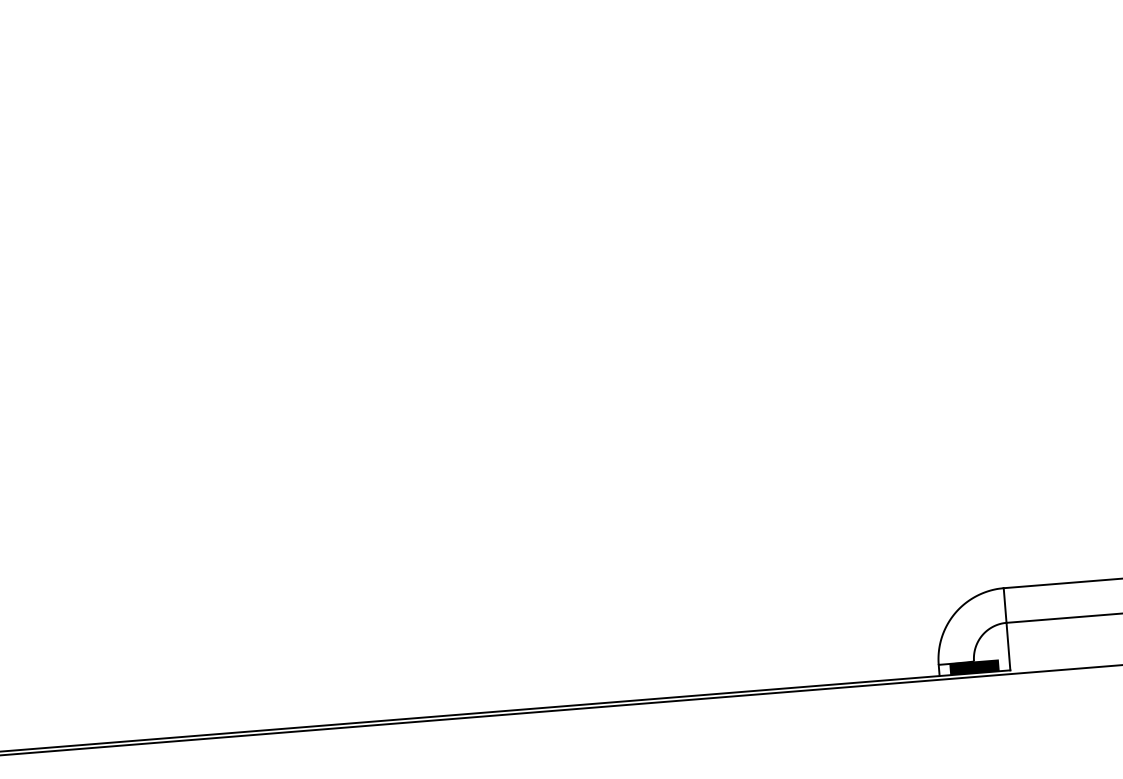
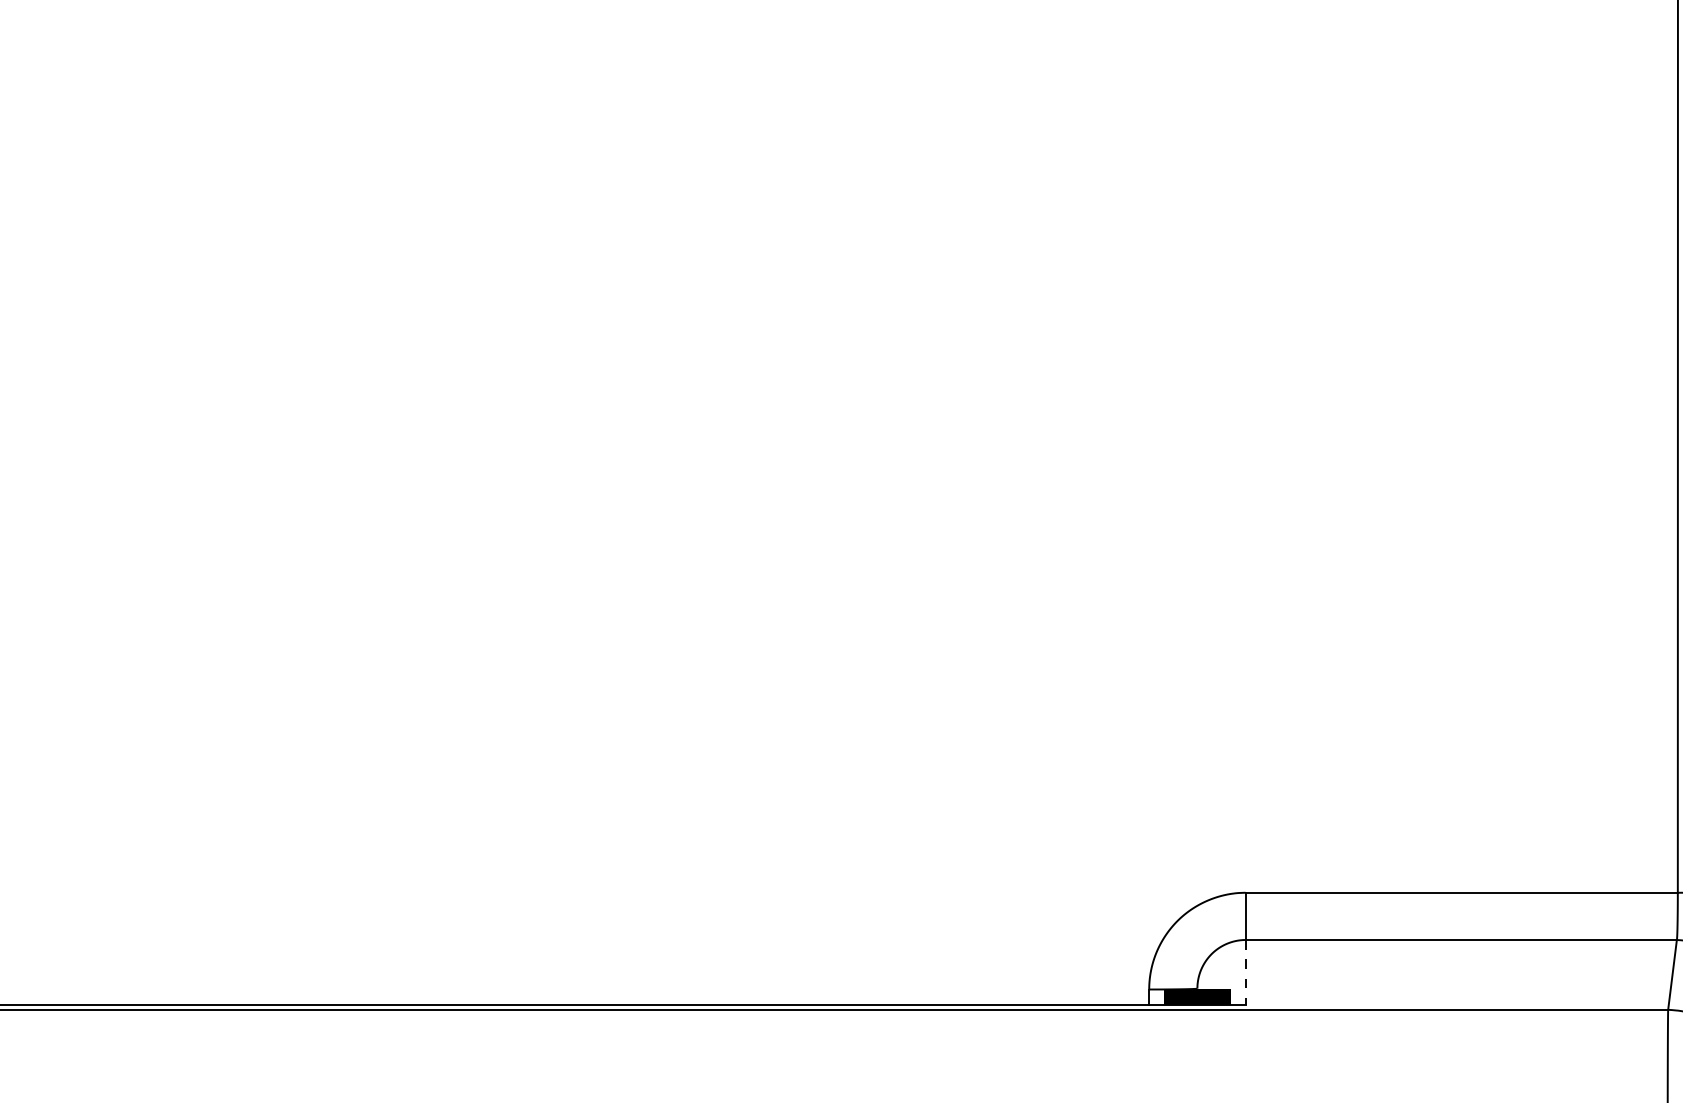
line: (1008, 646) -> (1245, 972), solid -> dashed

